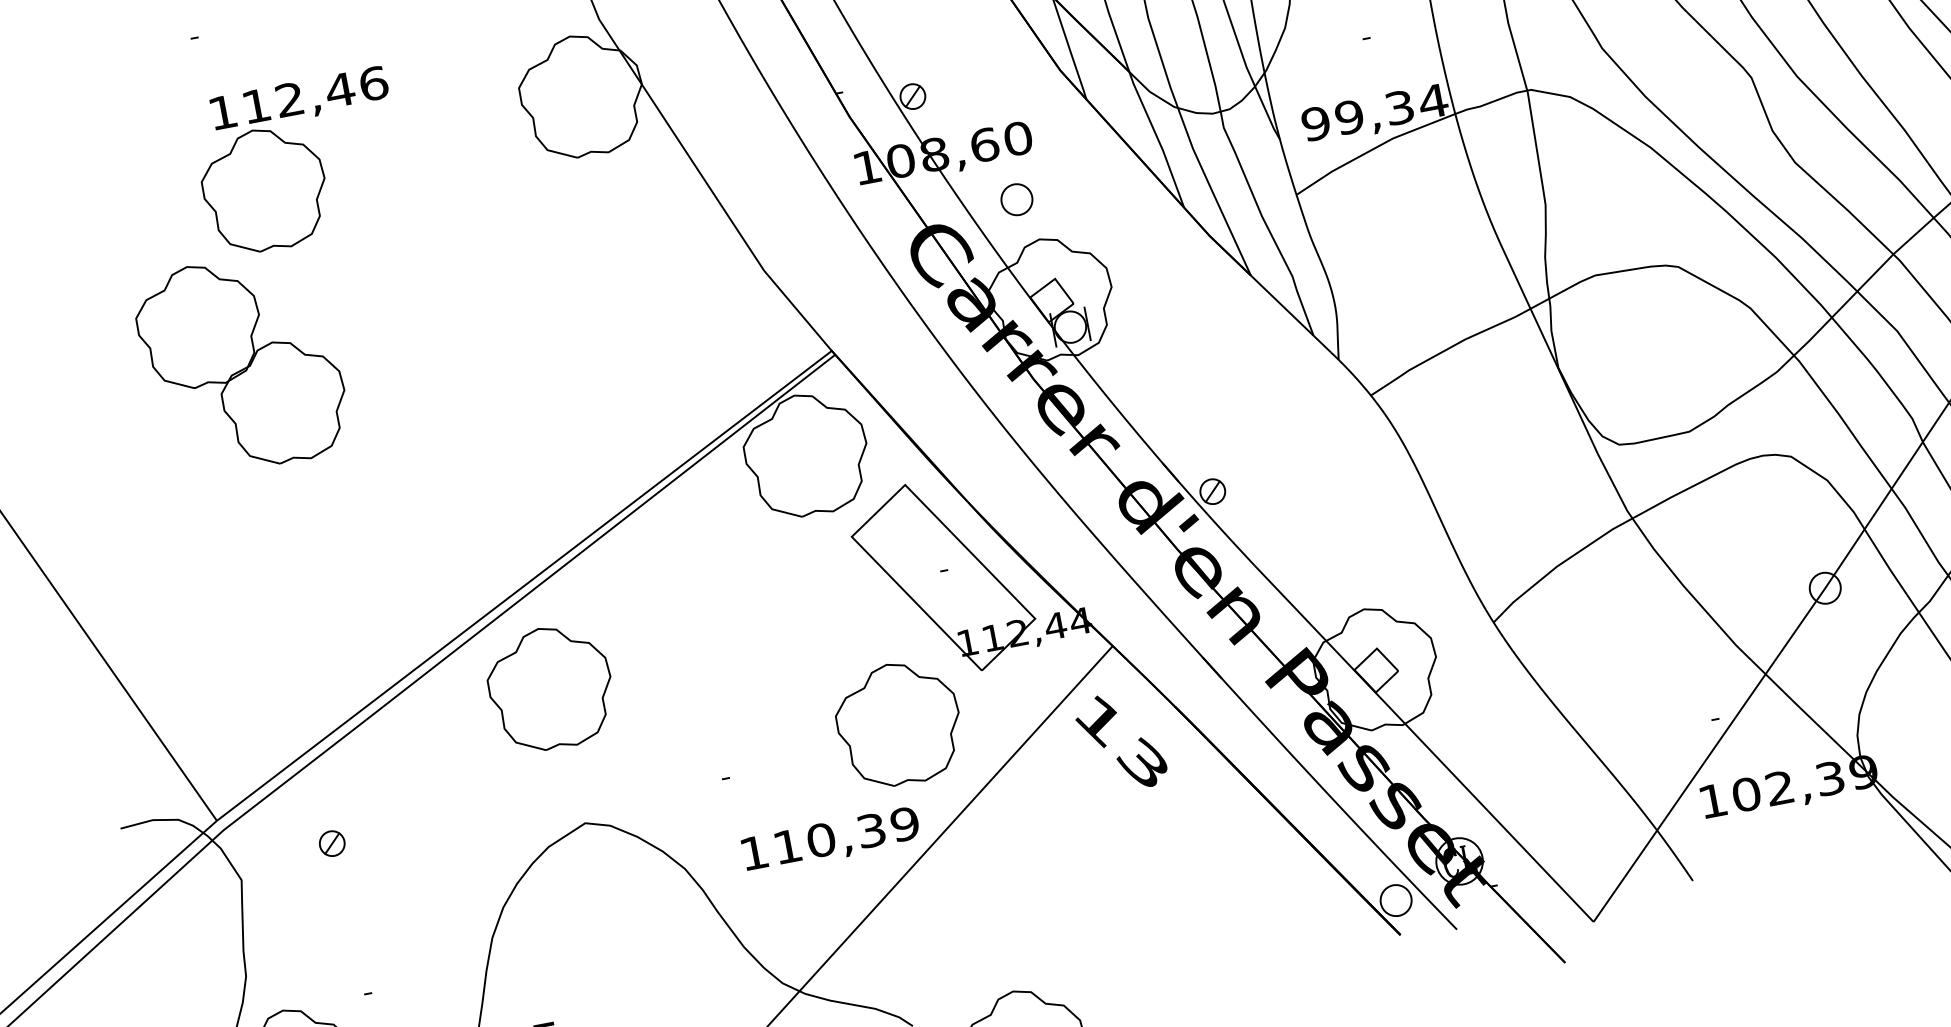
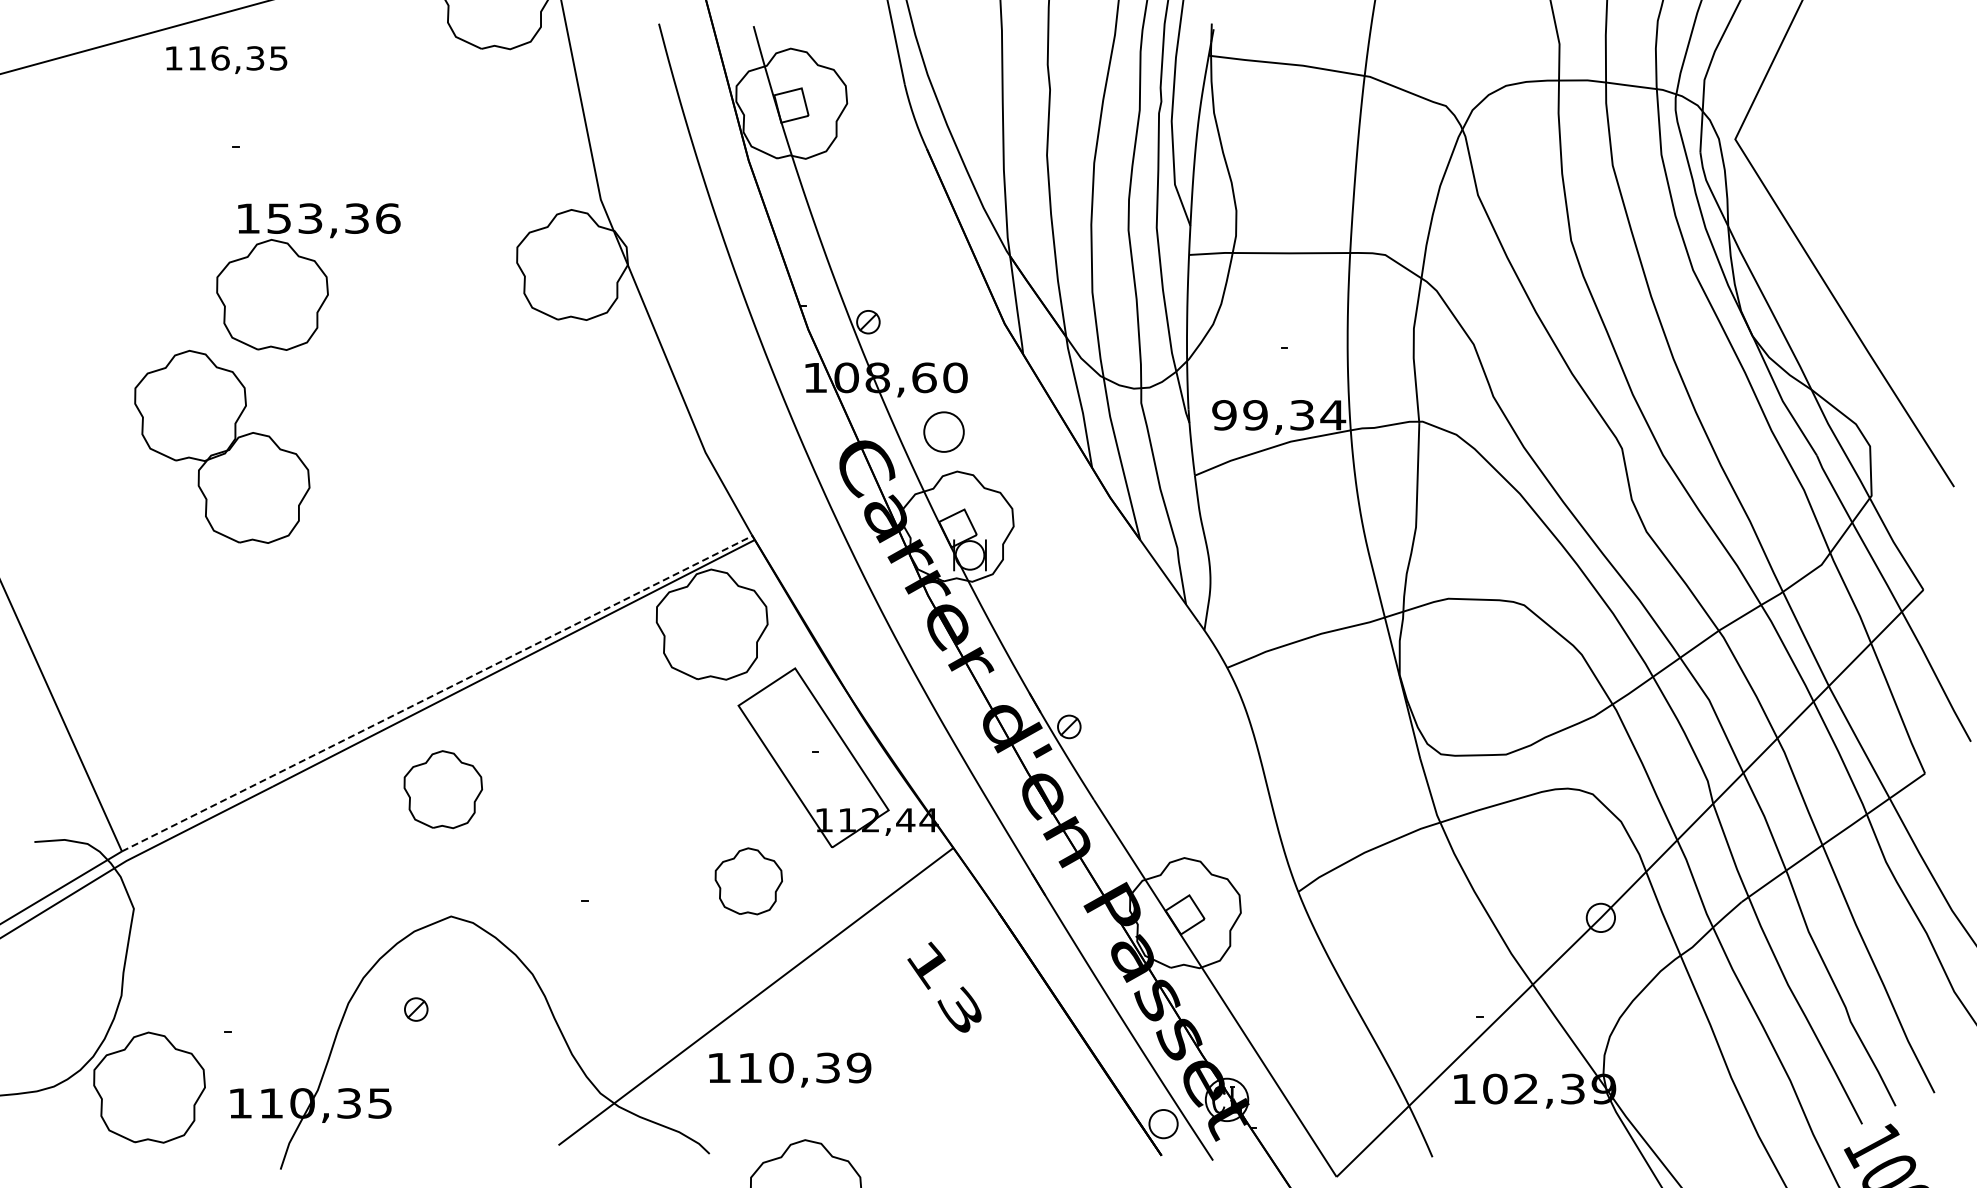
text: (298, 97) -> (318, 218), 112,46 -> 153,36
part: (1016, 200) -> (943, 432), size x1.4
line: (524, 585) -> (437, 693), solid -> dashed
part: (550, 687) -> (443, 789), size x0.7
part: (898, 724) -> (748, 881), size x0.6
text: (1120, 741) -> (944, 986), moved
text: (831, 839) -> (790, 1069), moved
part: (332, 843) -> (416, 1009), moved

